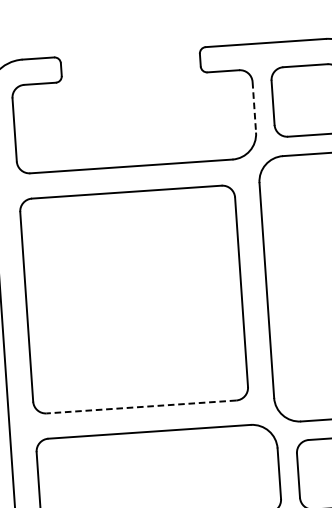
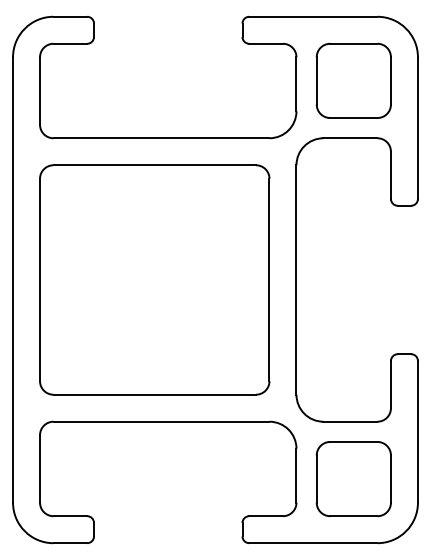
line: (254, 107) -> (296, 84), dashed -> solid
line: (141, 406) -> (154, 394), dashed -> solid

